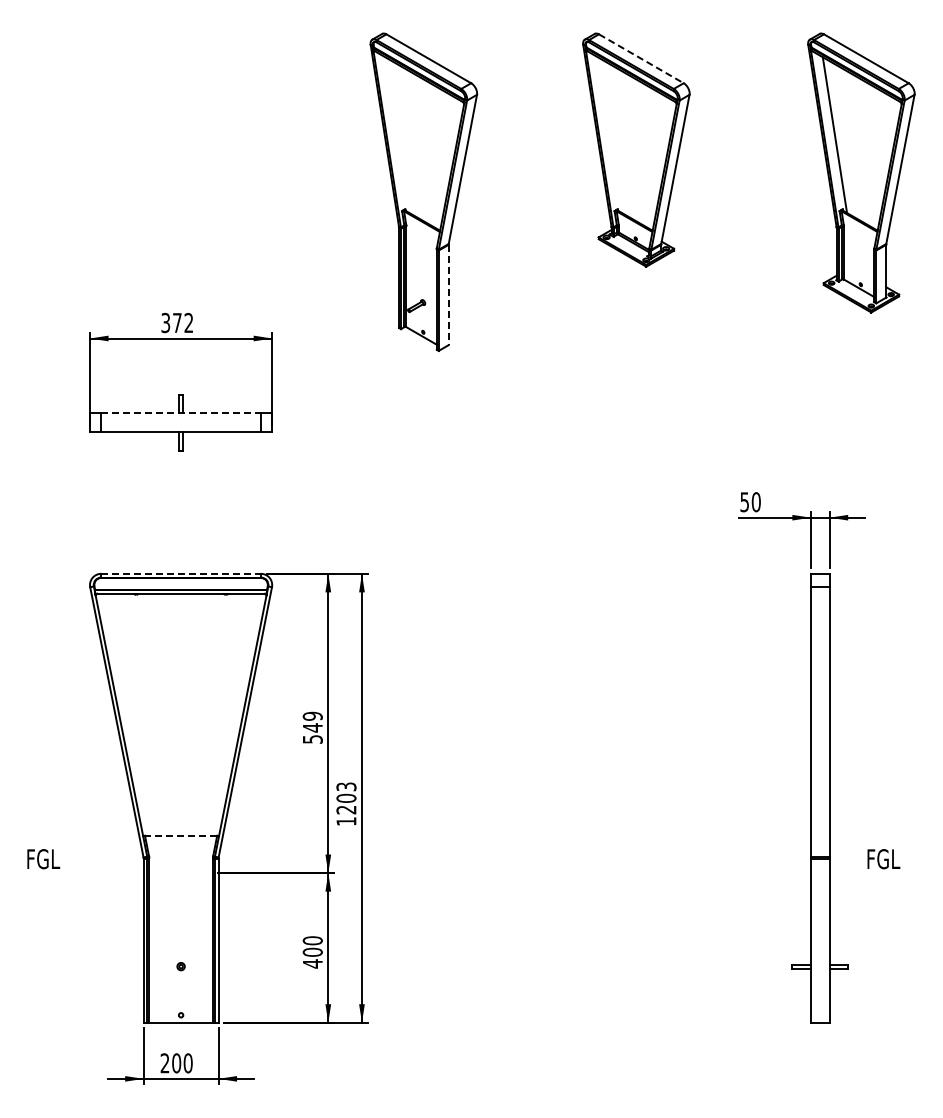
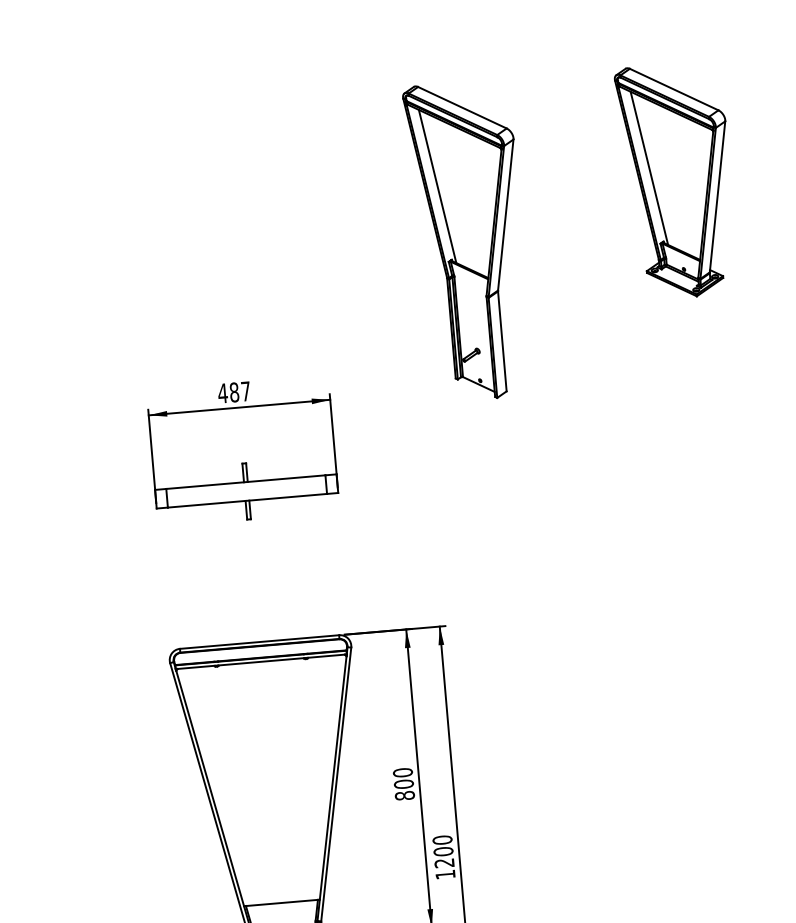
line: (641, 58) -> (674, 89), dashed -> solid
line: (397, 135) -> (437, 186), added
line: (609, 135) -> (648, 168), added
line: (448, 295) -> (502, 341), dashed -> solid
text: (177, 322) -> (234, 391), 372 -> 487
line: (181, 413) -> (246, 482), dashed -> solid
line: (181, 573) -> (259, 641), dashed -> solid
text: (312, 727) -> (403, 783), 549 -> 800
text: (346, 786) -> (442, 839), 1203 -> 1200
line: (180, 835) -> (281, 902), dashed -> solid

